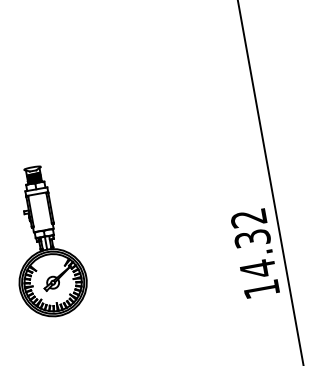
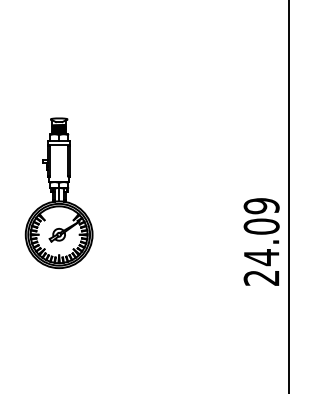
text: (254, 253) -> (261, 241), 14.32 -> 24.09

